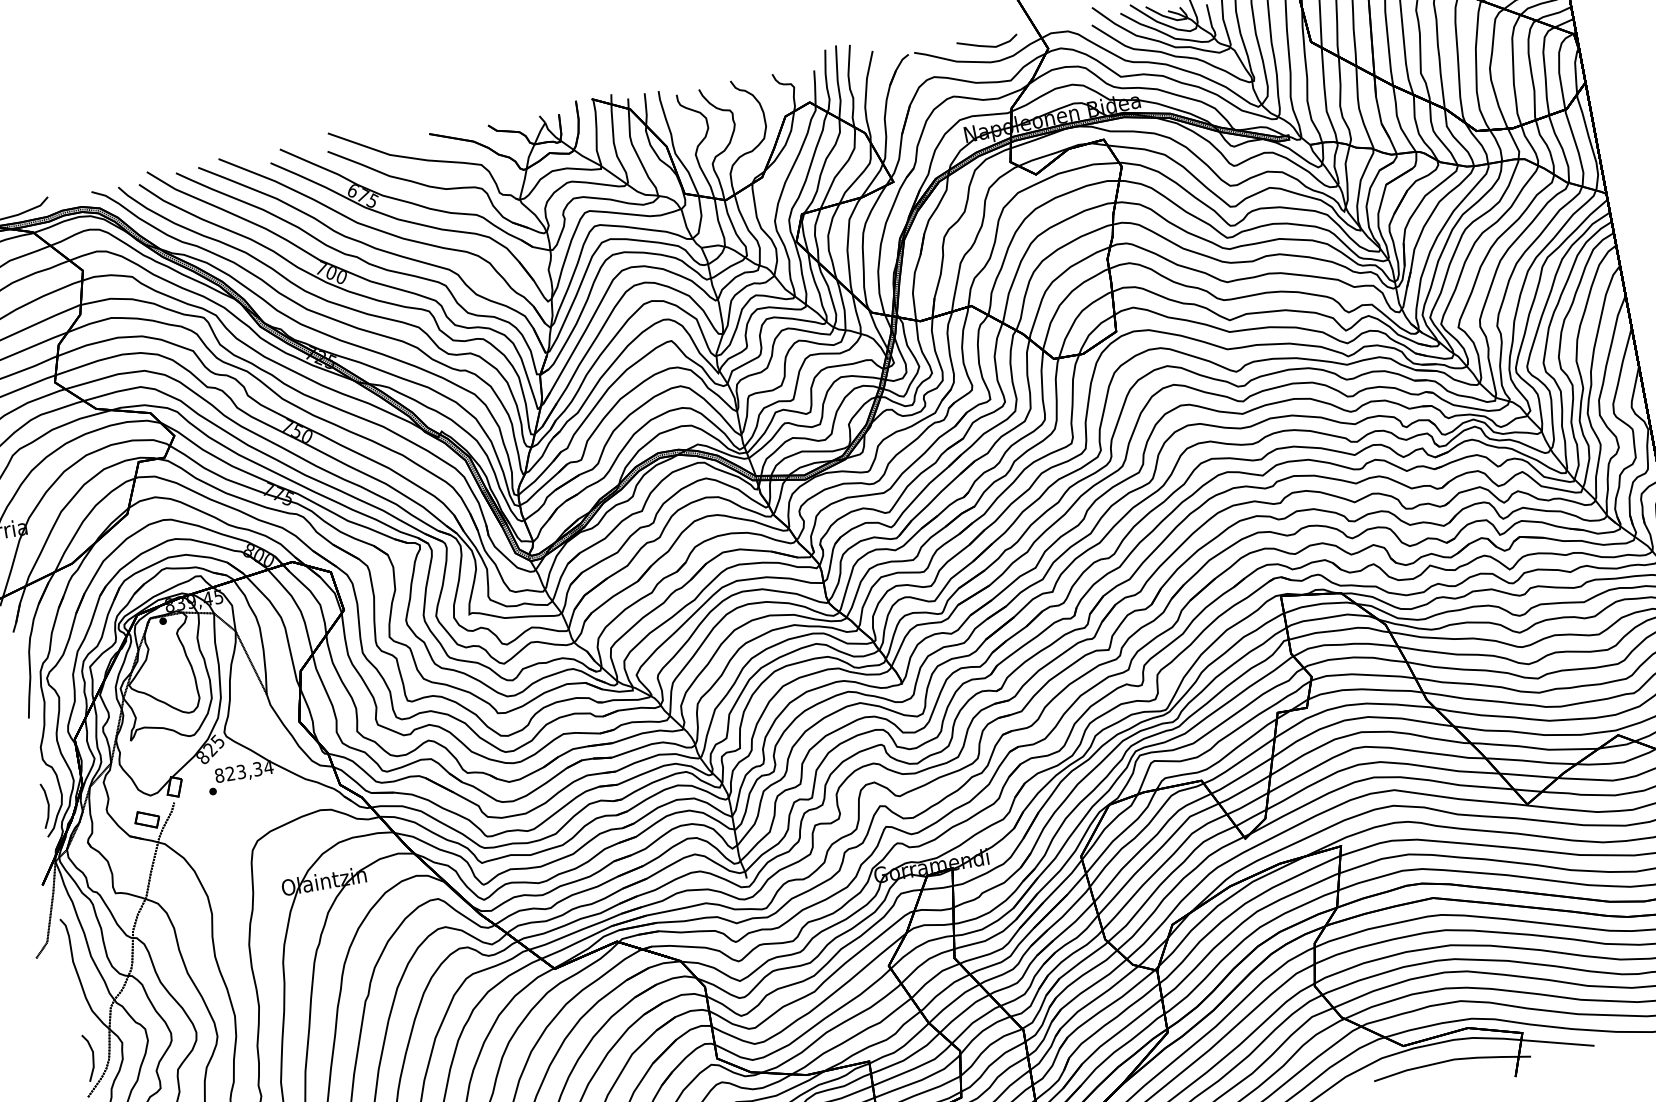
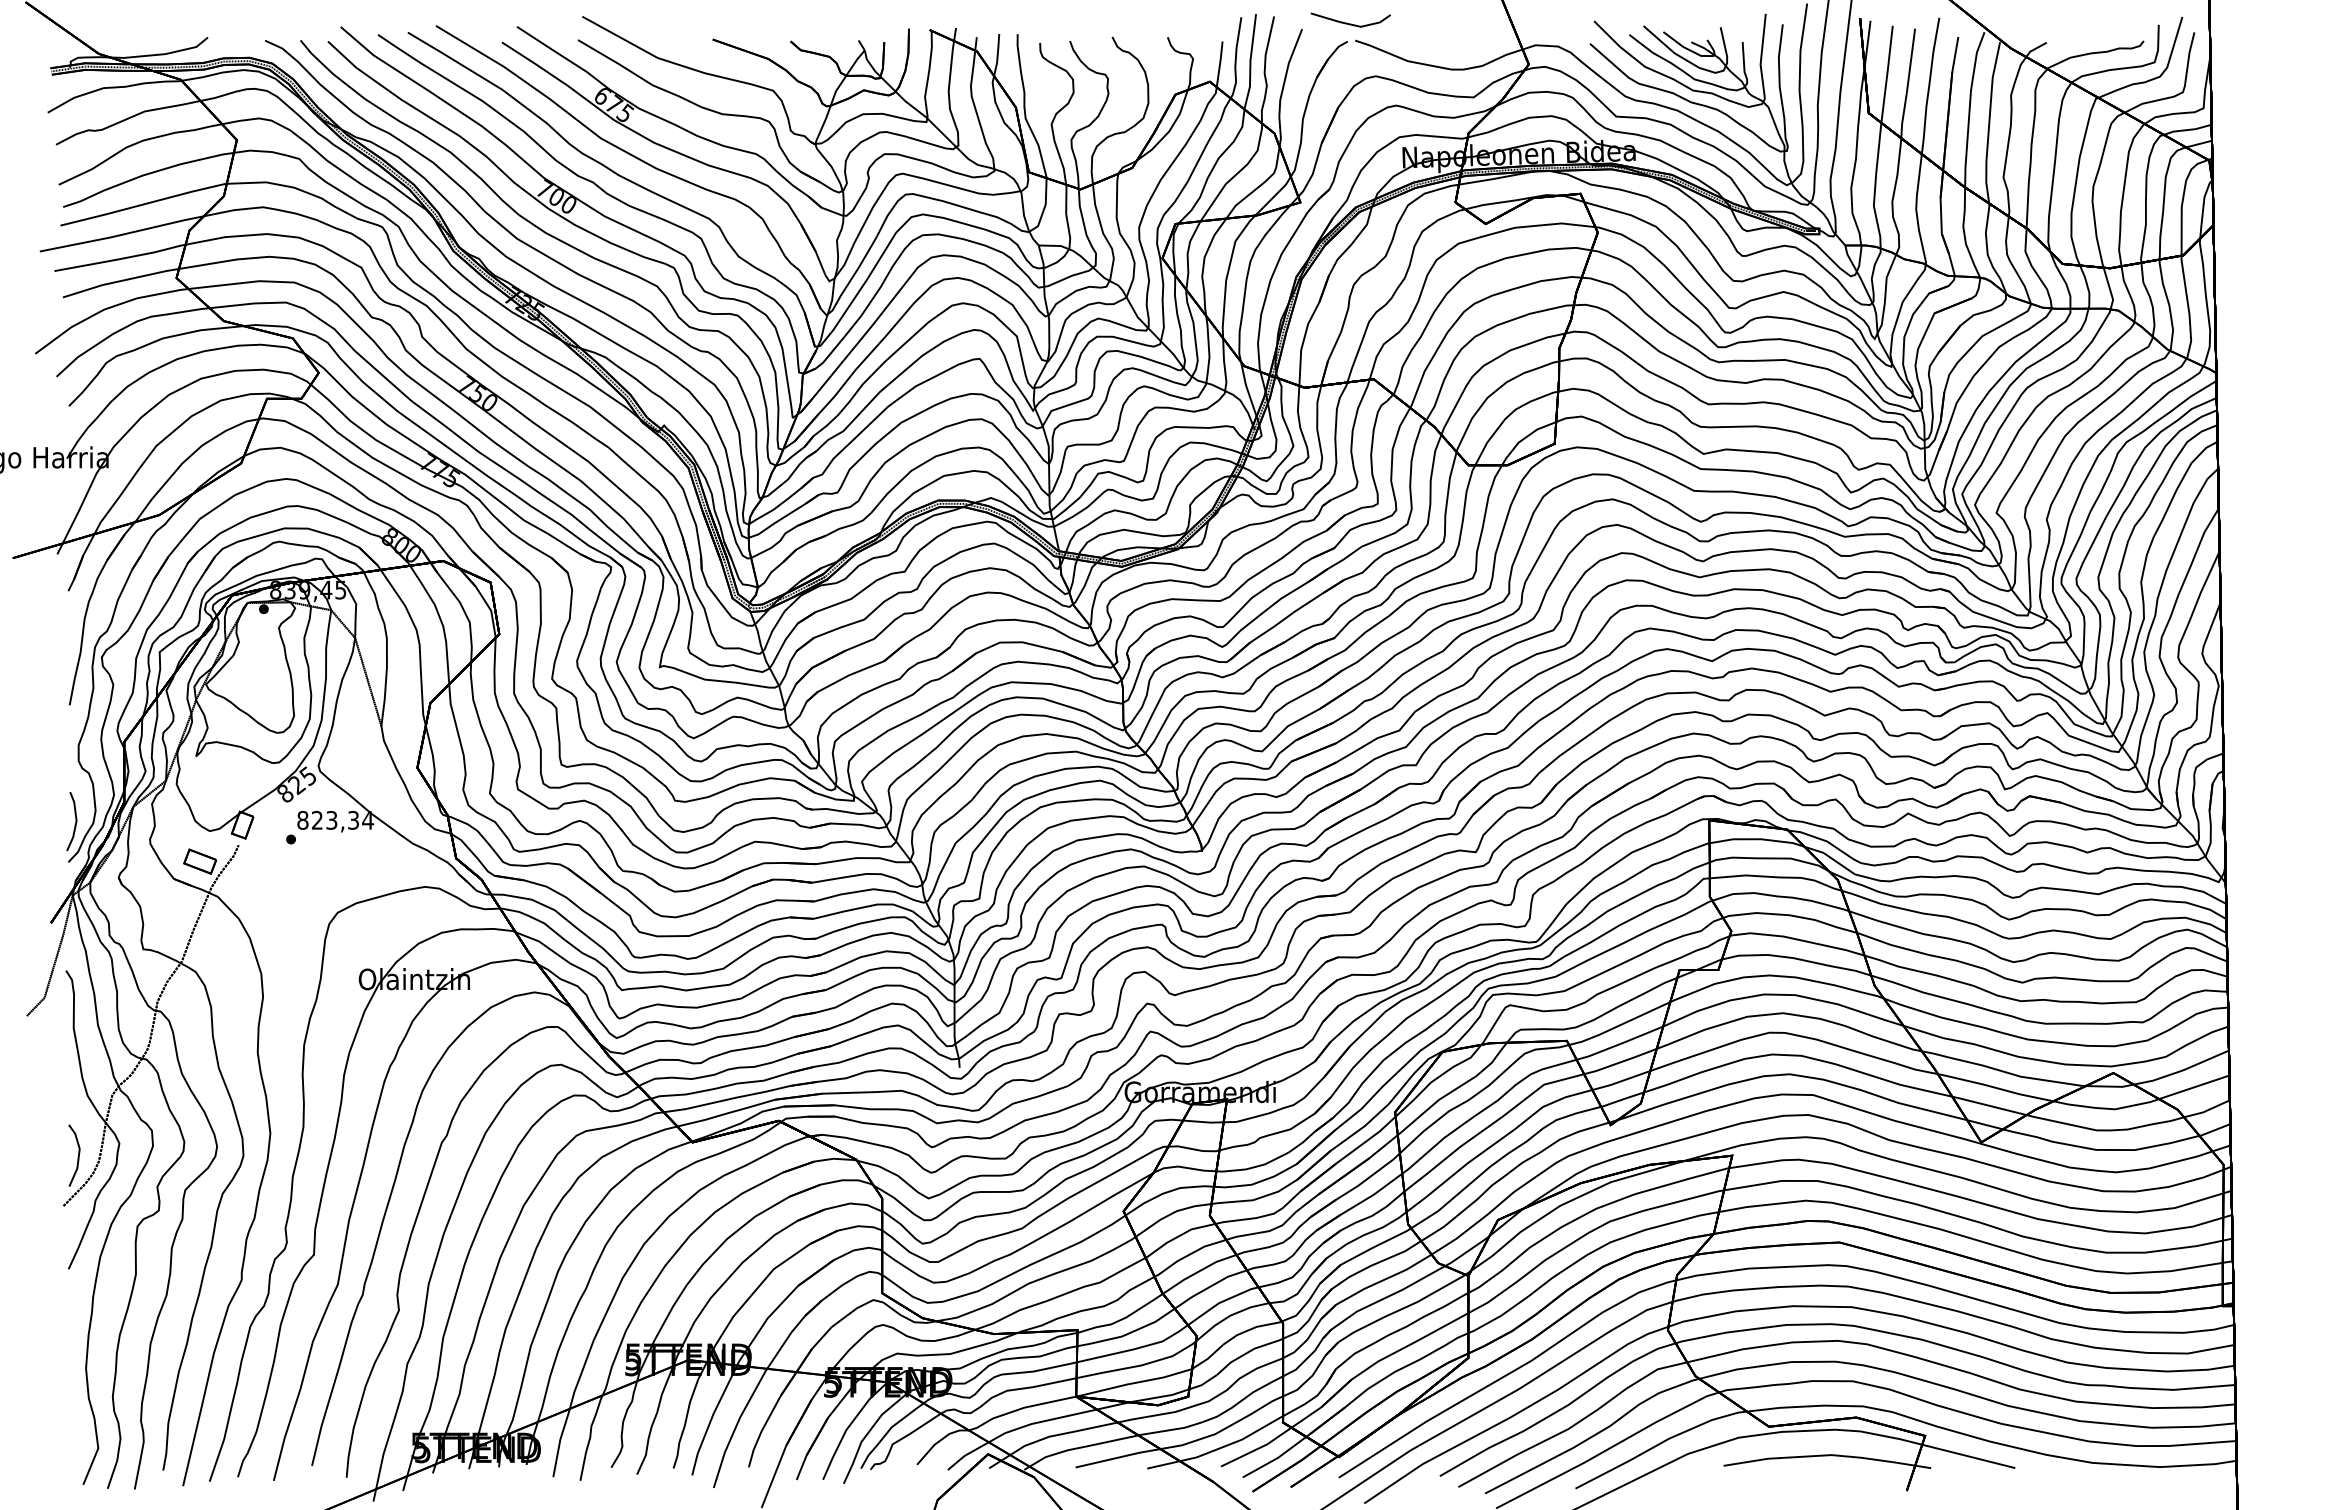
line: (987, 45) -> (1350, 23), moved

